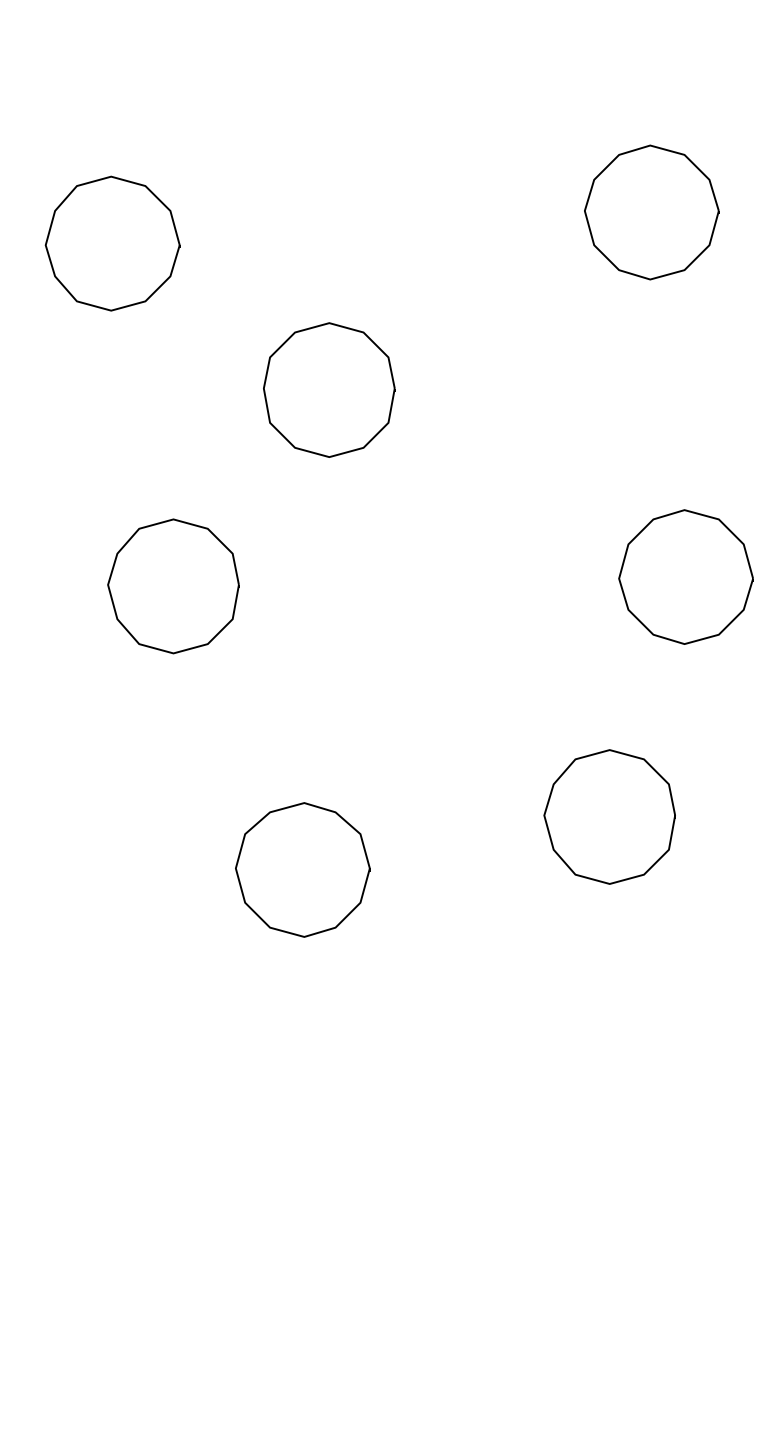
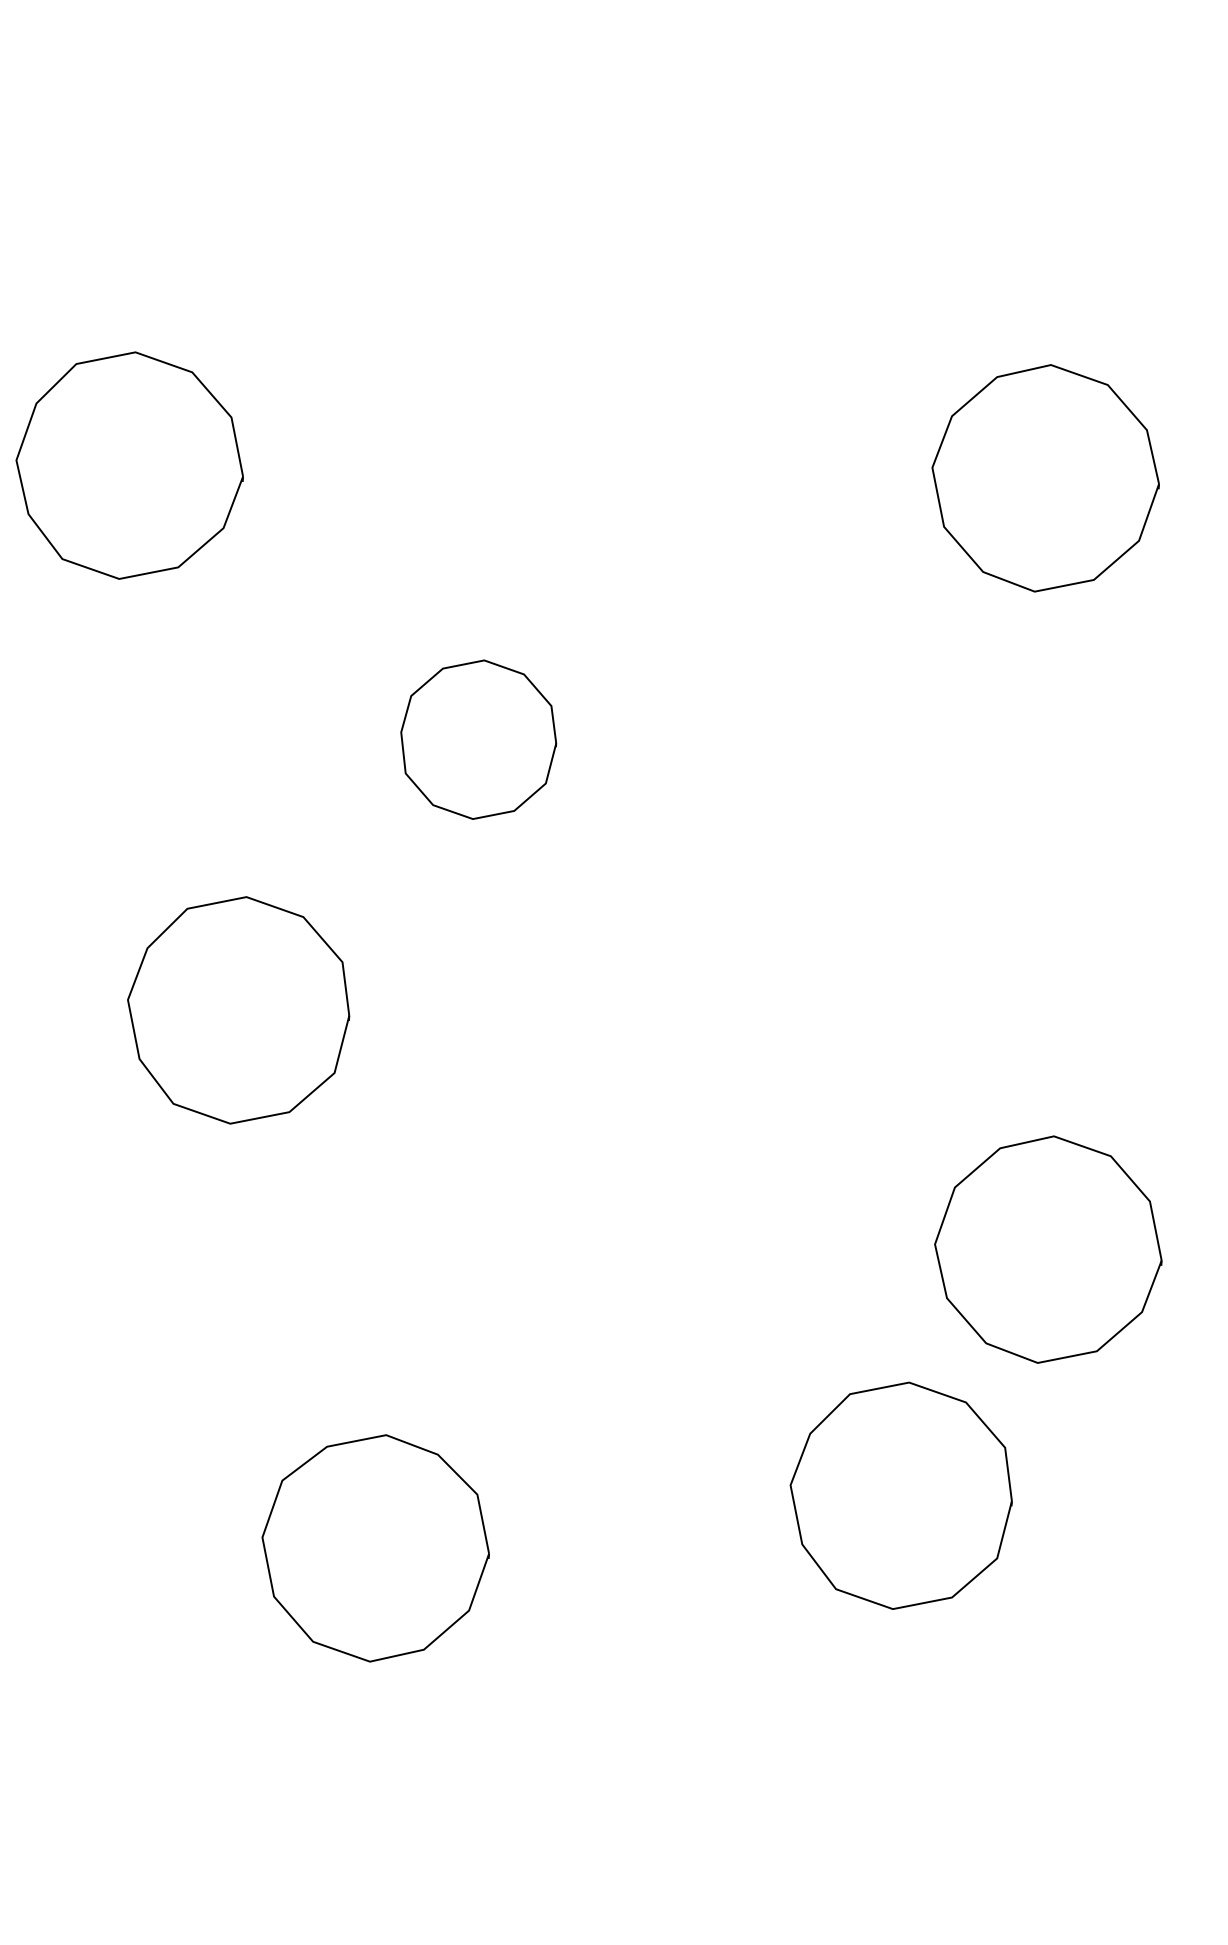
part: (329, 389) -> (478, 738), size x0.7
part: (685, 576) -> (1047, 1248), moved
part: (173, 586) -> (238, 1010), moved

